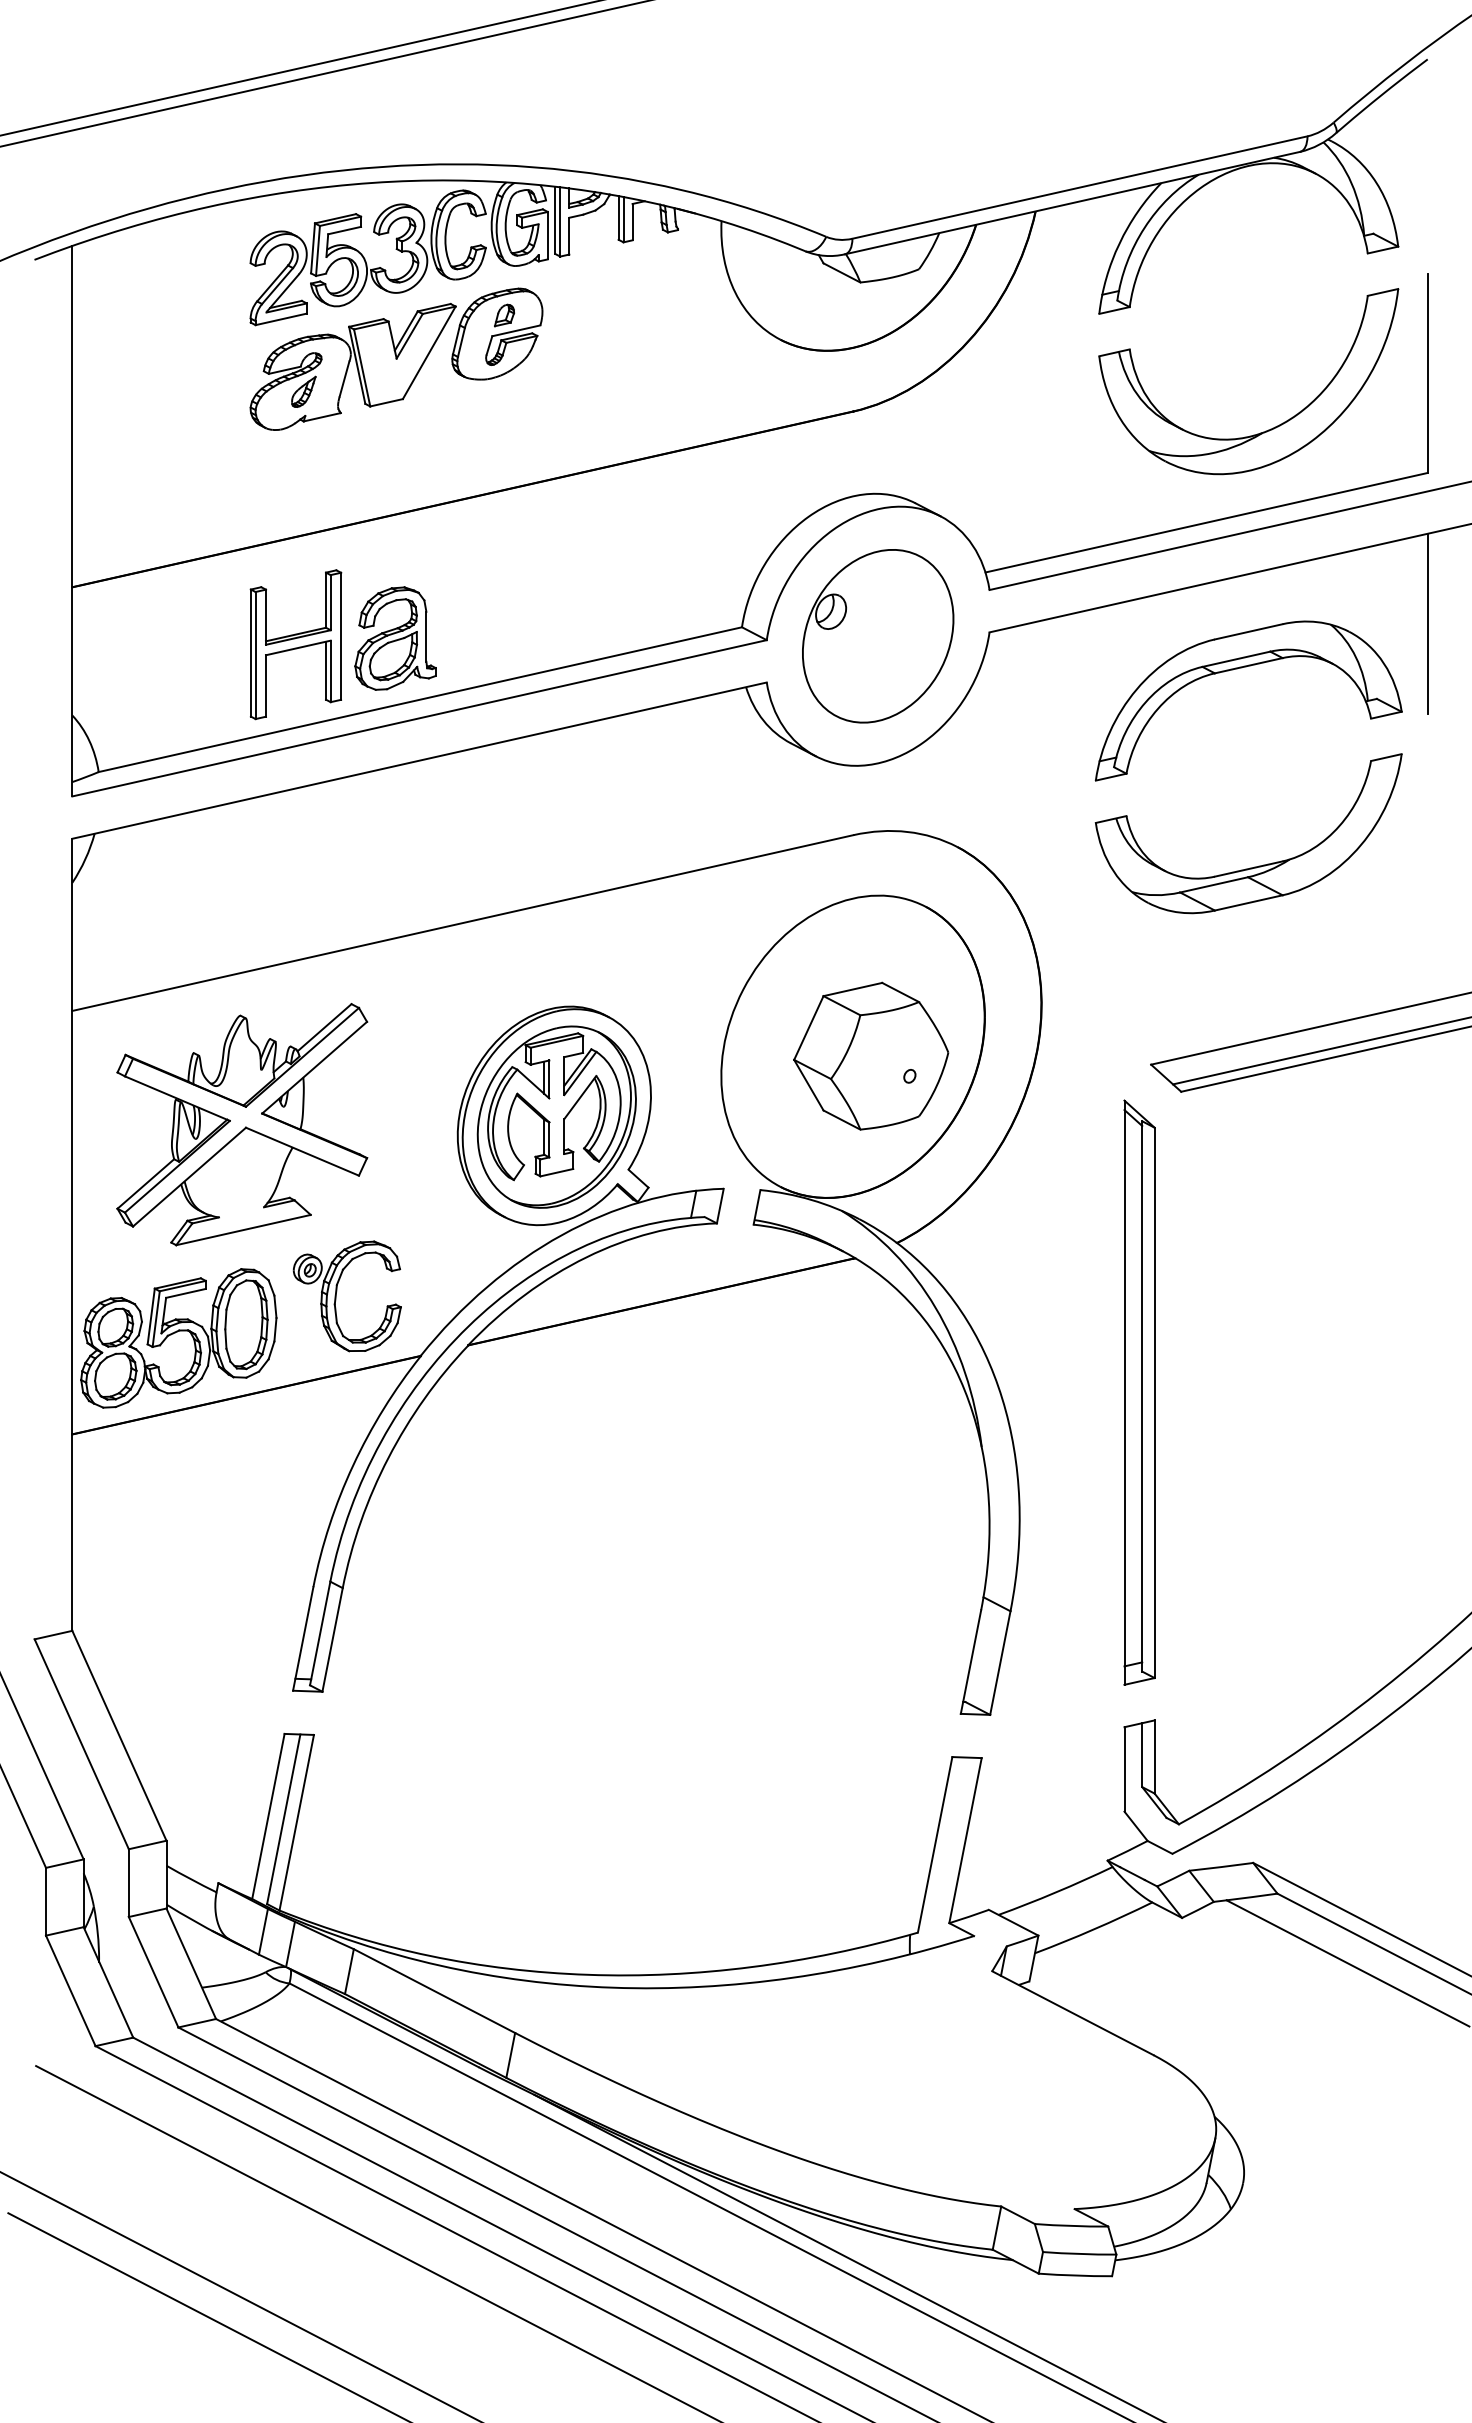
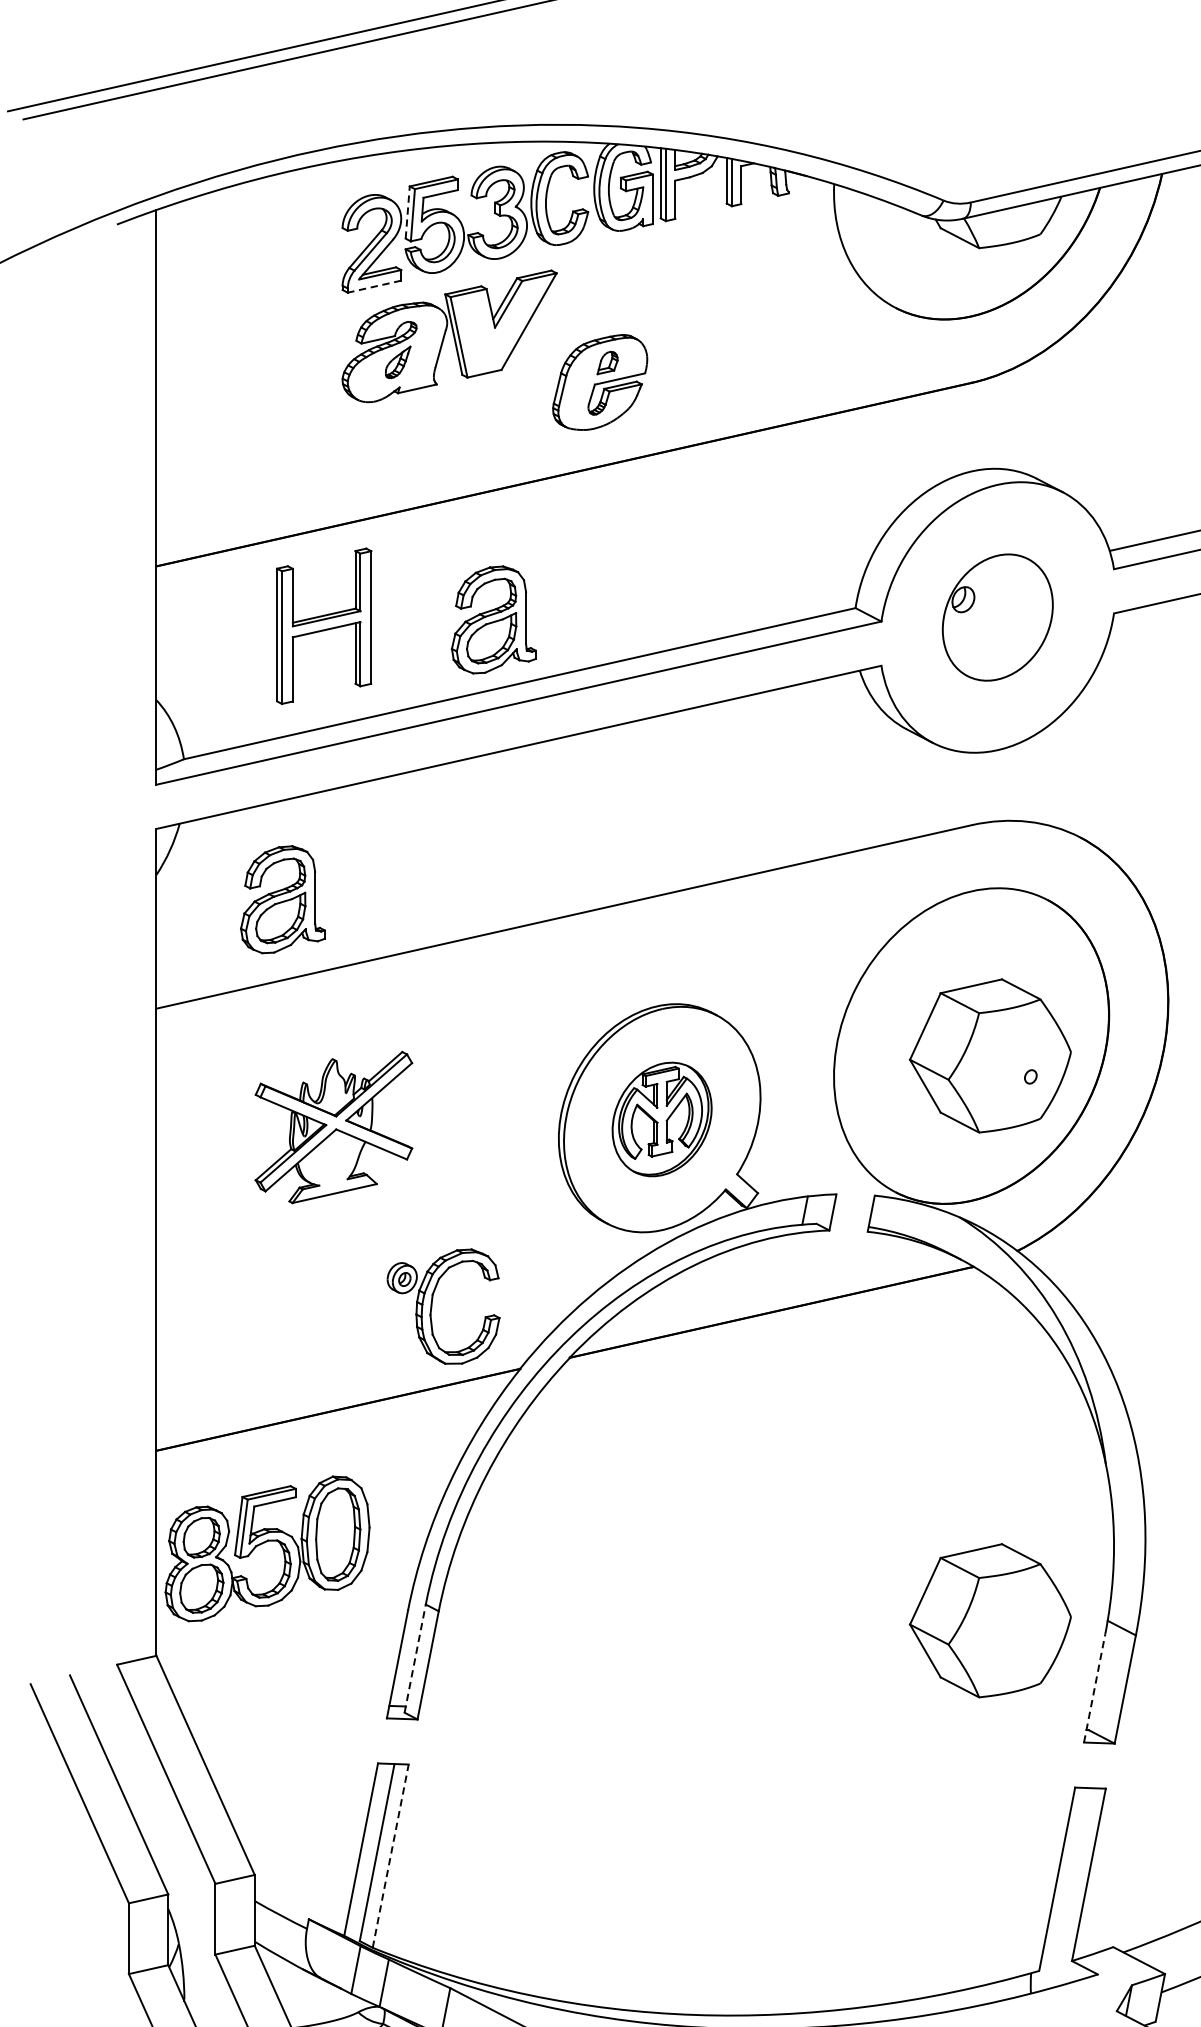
line: (313, 247) -> (408, 211), solid -> dashed
line: (280, 319) -> (373, 286), solid -> dashed
part: (497, 333) -> (600, 381), moved
part: (878, 636) -> (998, 617), size x0.7
part: (295, 644) -> (323, 626), moved
part: (193, 906) -> (282, 899), added
part: (556, 1116) -> (661, 1118), size x0.6
part: (242, 1124) -> (334, 1127), size x0.6
part: (178, 1338) -> (267, 1548), moved
part: (871, 1596) -> (990, 1619), added
line: (320, 1633) -> (415, 1658), solid -> dashed
line: (970, 1662) -> (1094, 1688), solid -> dashed
line: (296, 1822) -> (390, 1855), solid -> dashed

